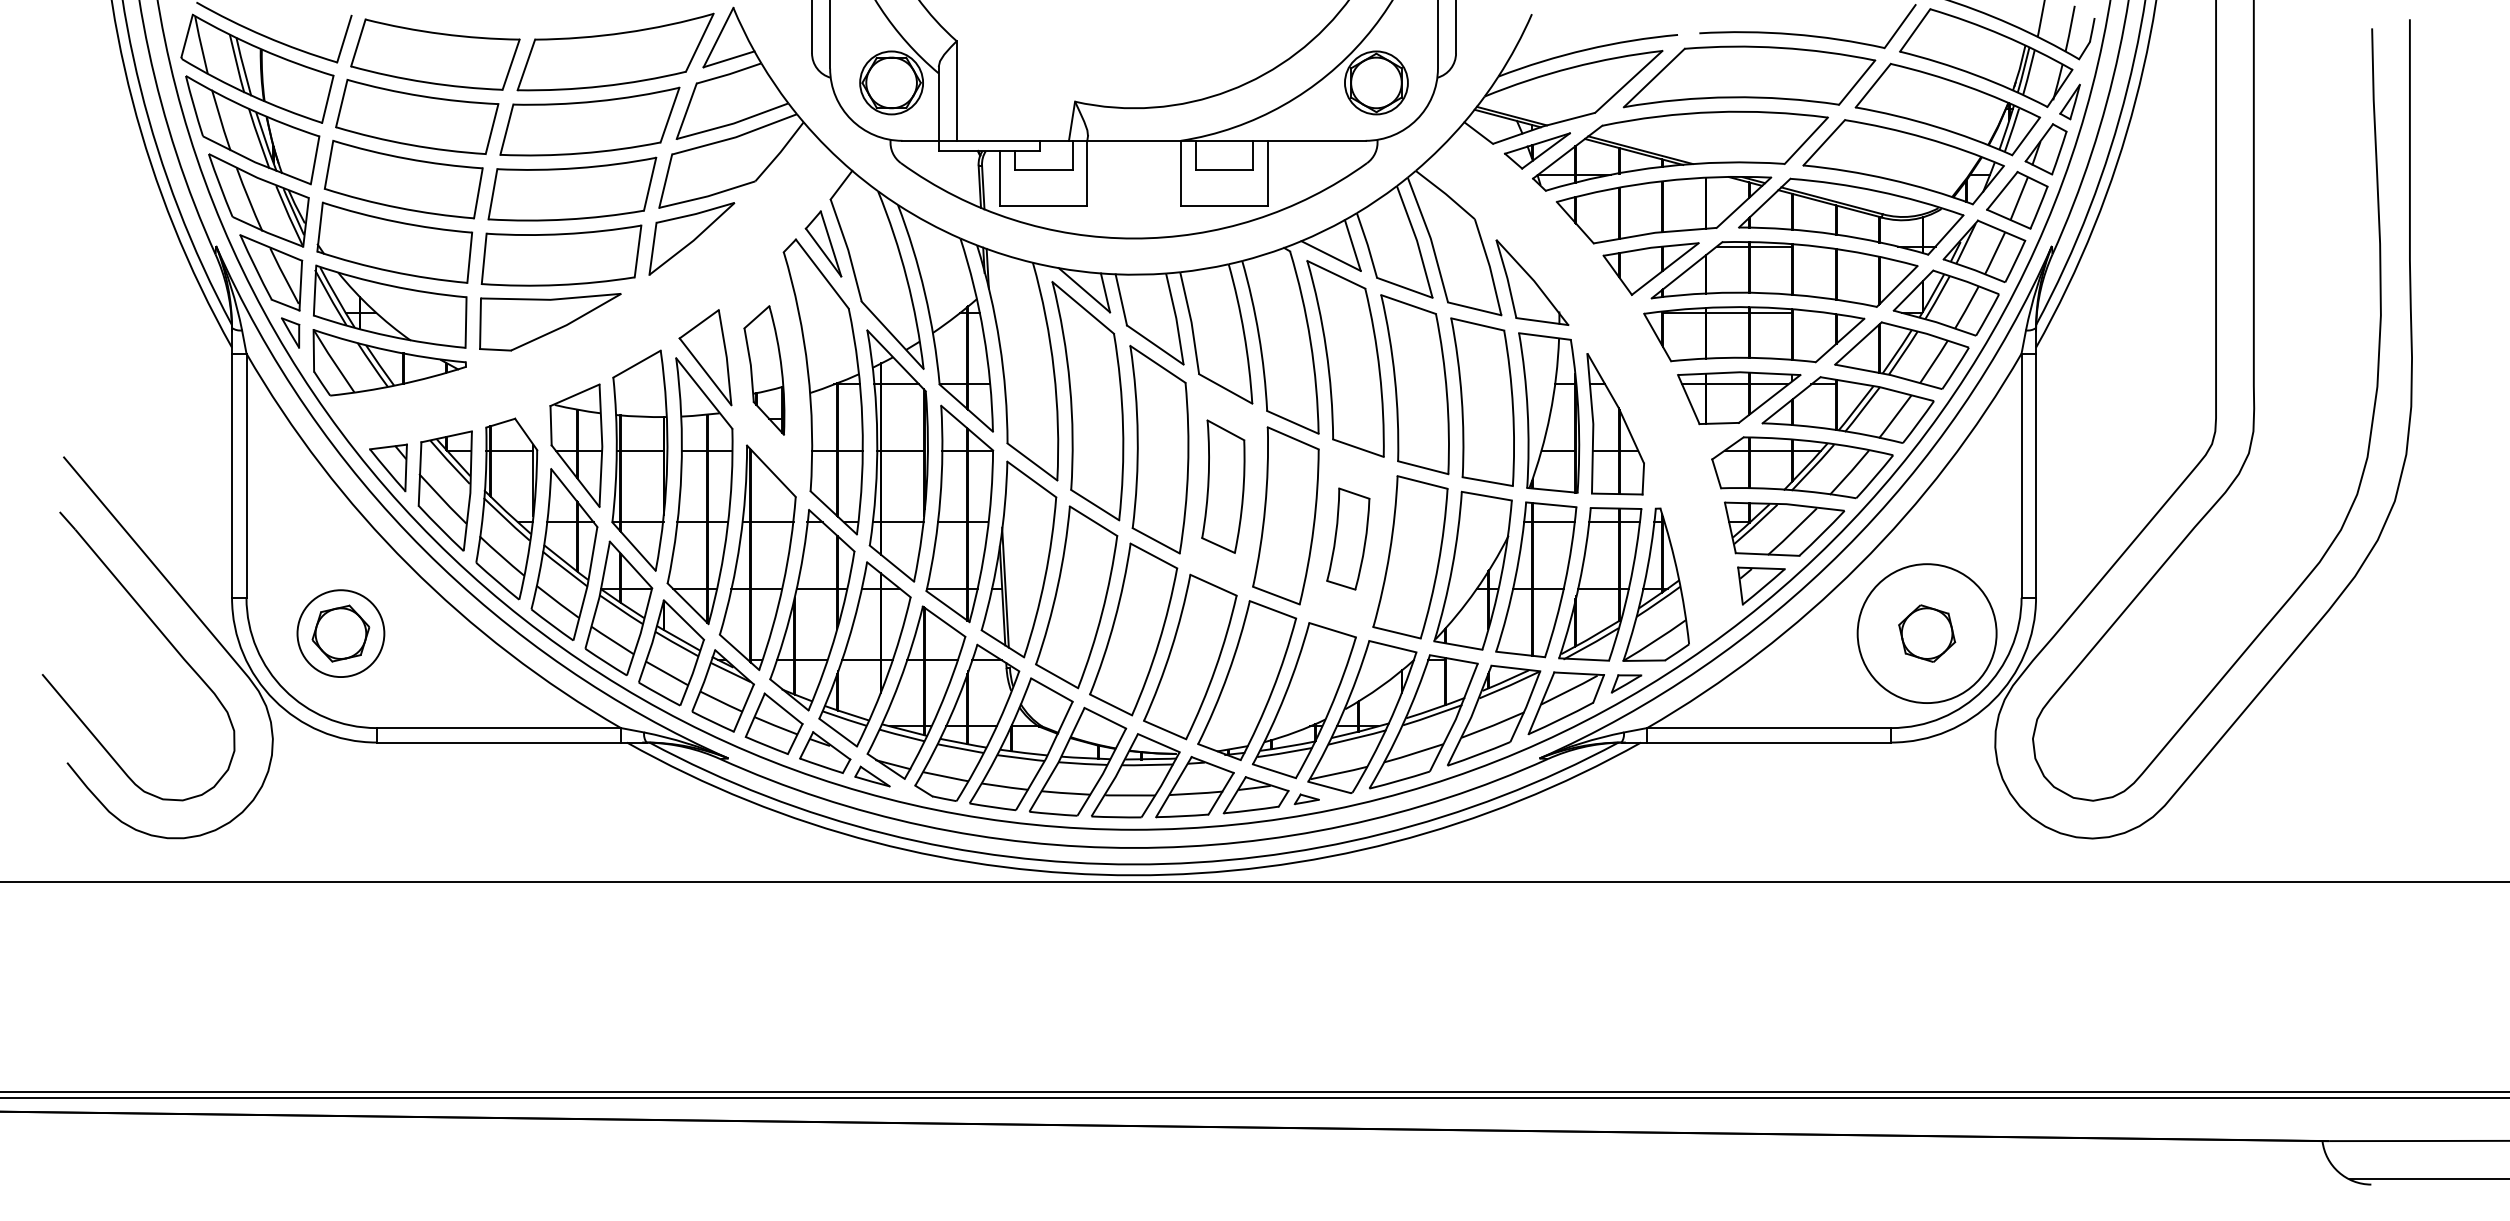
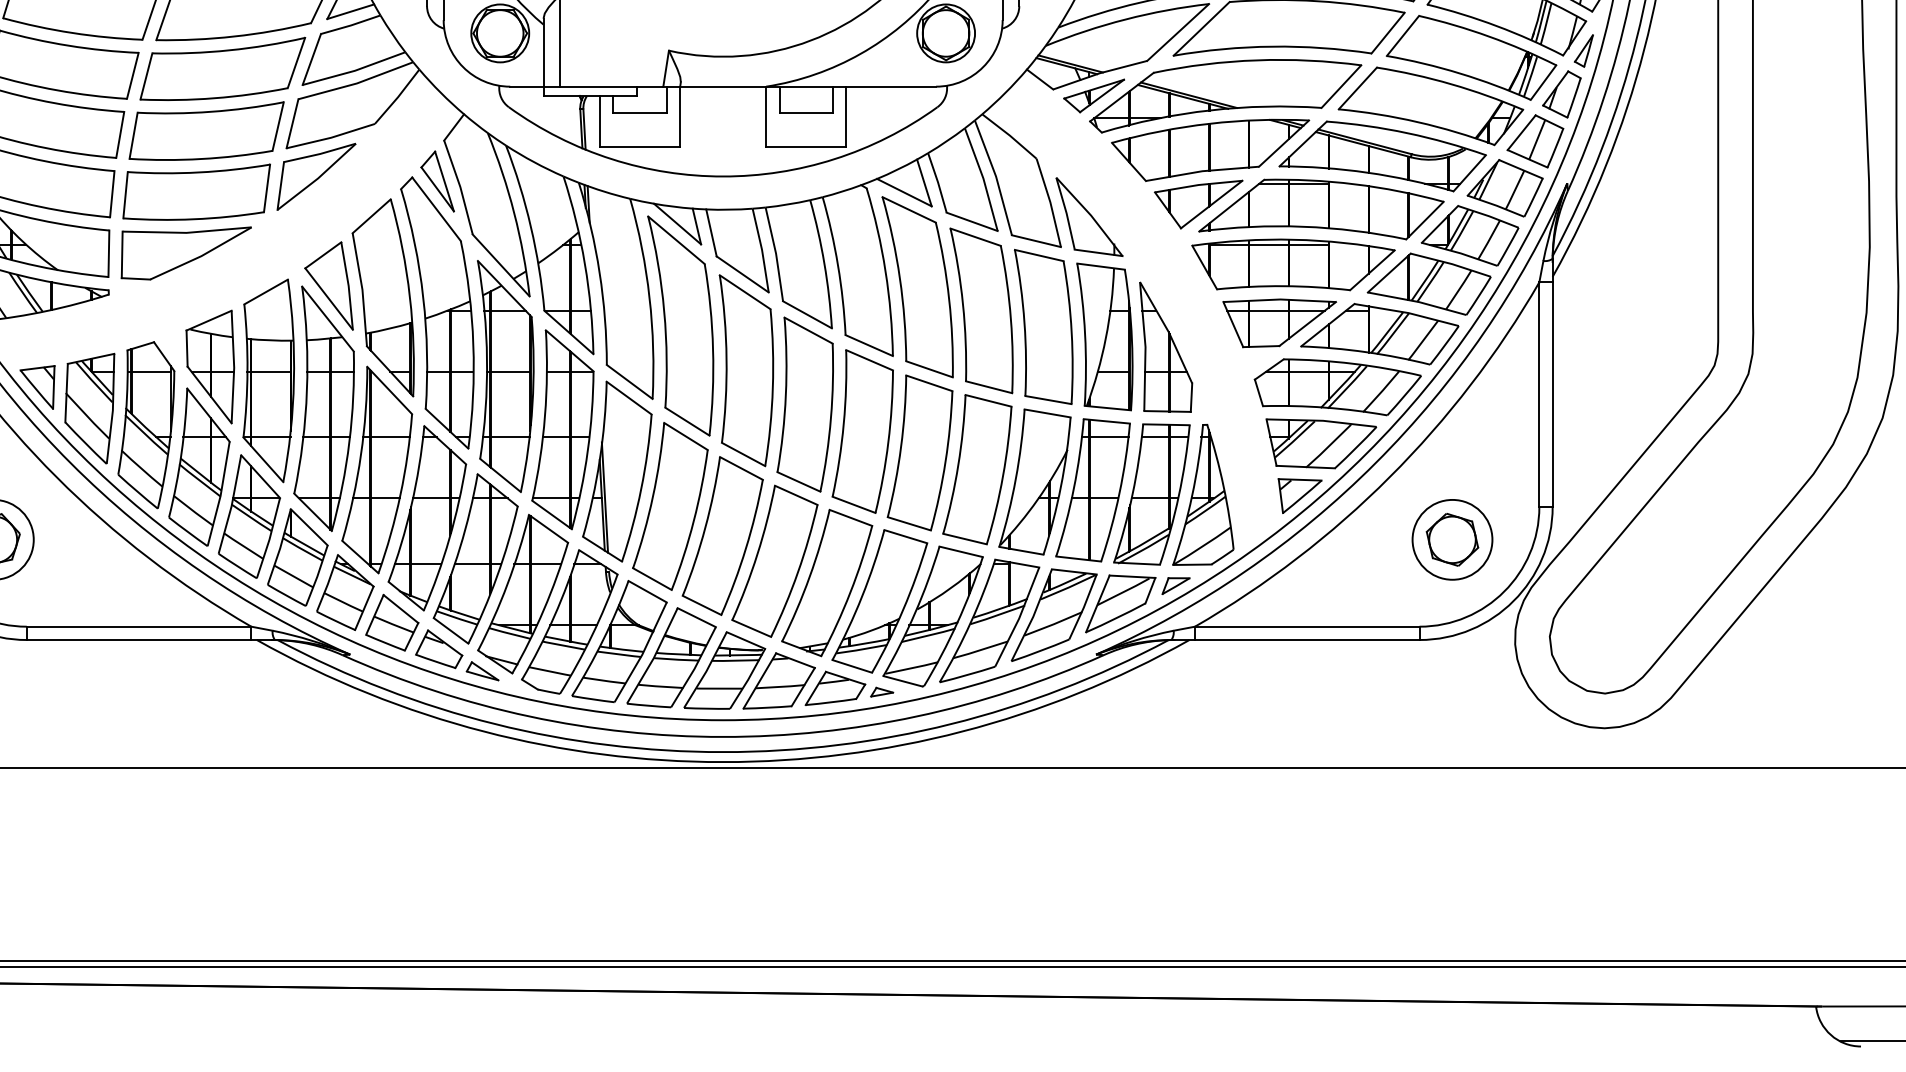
part: (764, 370) -> (383, 297), size x1.67
part: (1223, 486) -> (805, 404), size x1.43
part: (1348, 538) -> (920, 452), size x1.67
circle: (1926, 633) -> (1451, 539), size x0.62

